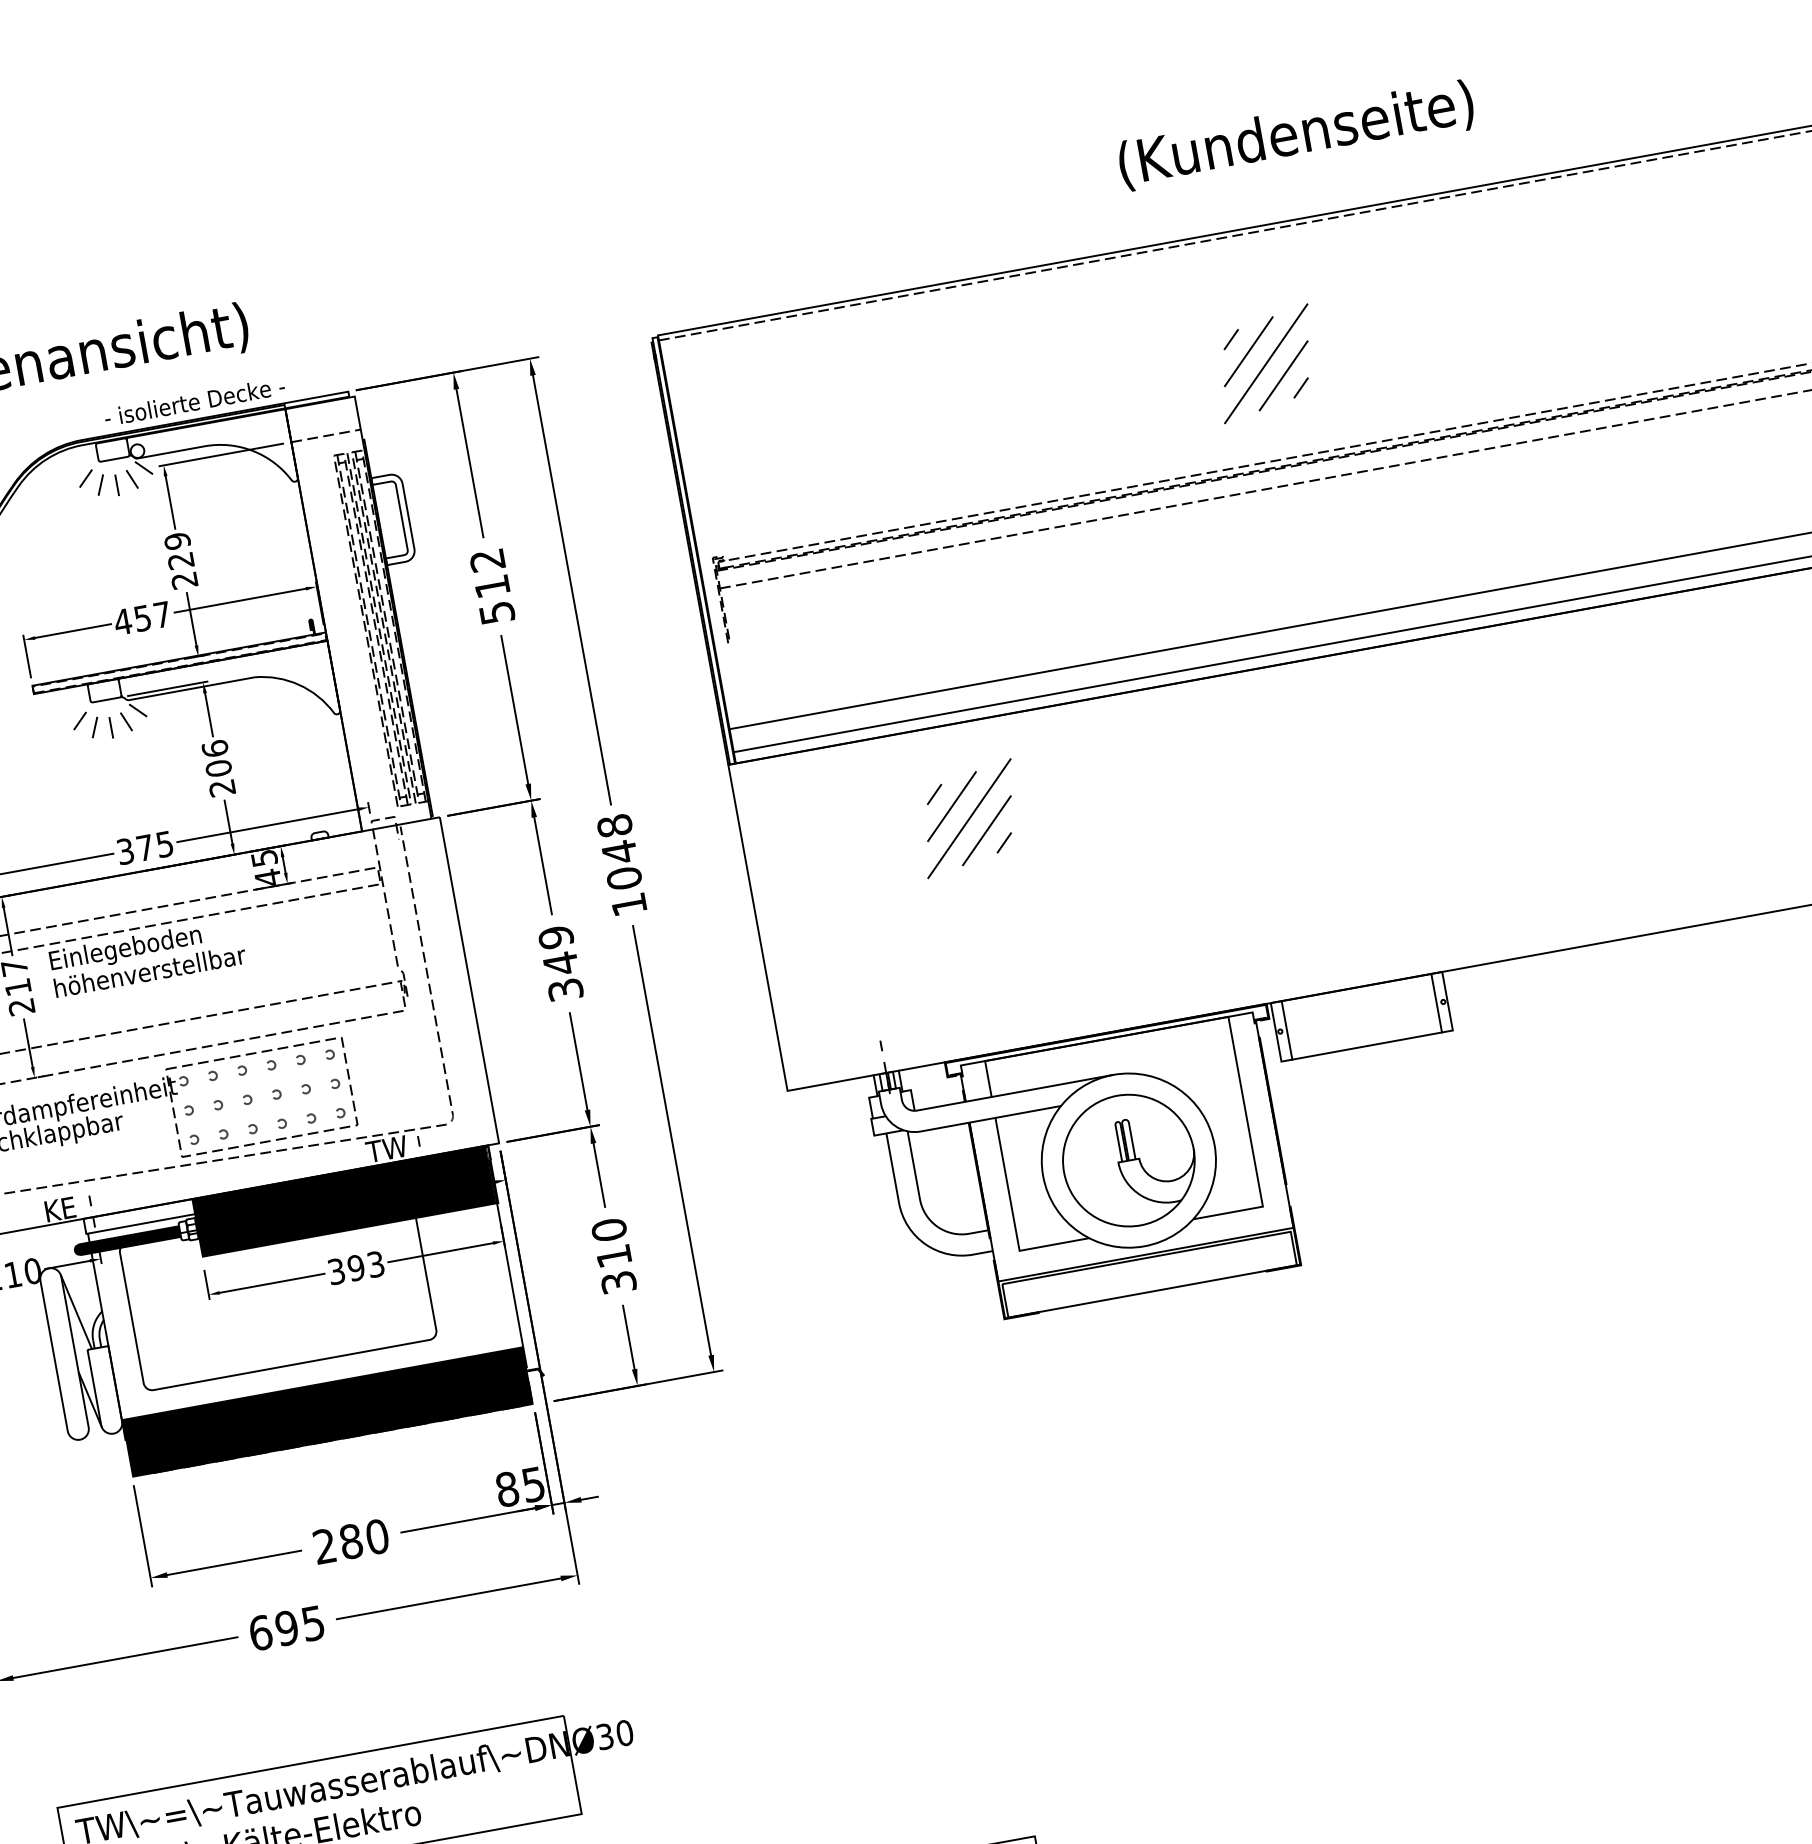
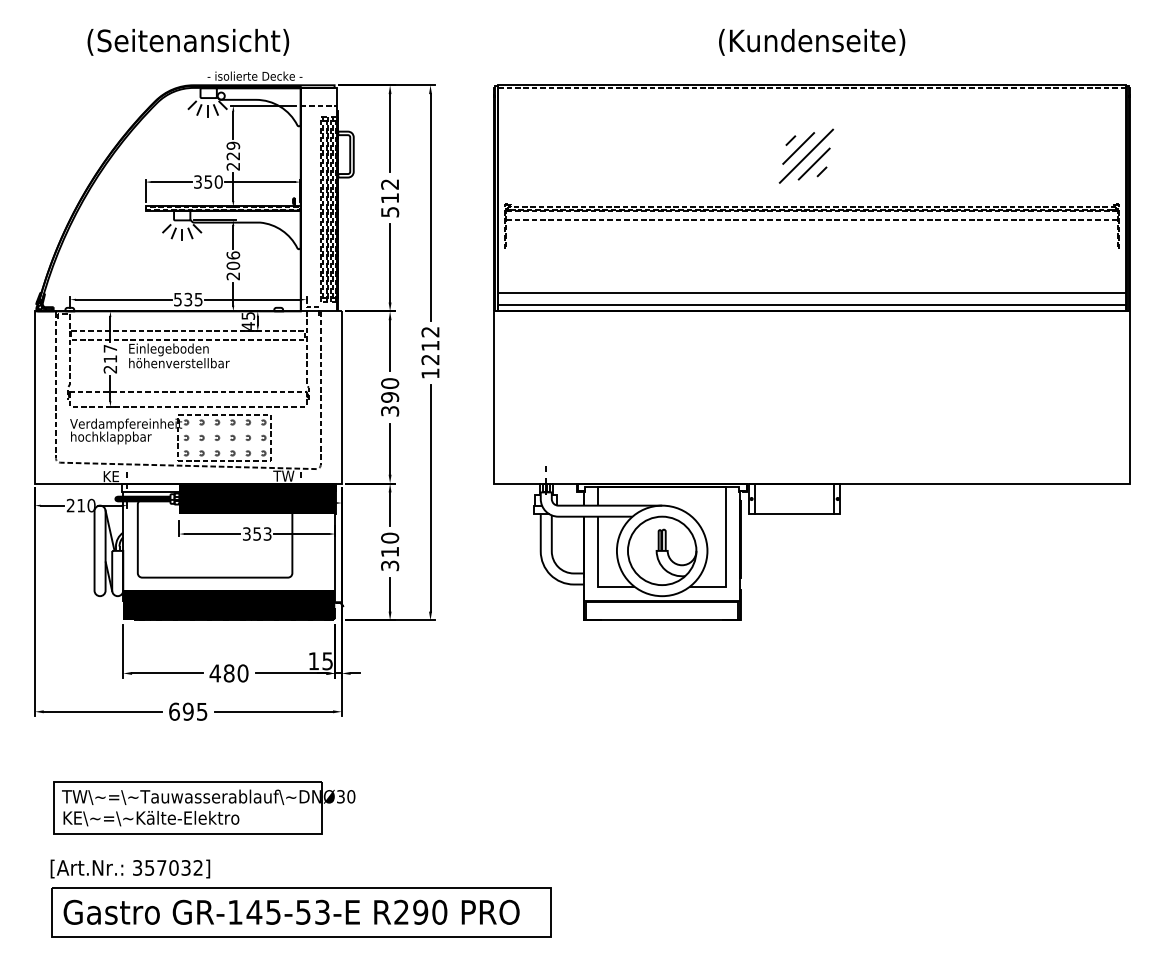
text: (1296, 133) -> (812, 41), moved
text: (140, 617) -> (207, 181), 457 -> 350
part: (969, 817) -> (612, 360), removed
text: (136, 849) -> (183, 299), 375 -> 535
text: (619, 851) -> (430, 345), 1048 -> 1212
text: (559, 950) -> (390, 390), 349 -> 390
text: (356, 1266) -> (257, 533), 393 -> 353
text: (506, 1489) -> (313, 661), 85 -> 15
text: (323, 1546) -> (214, 673), 280 -> 480

